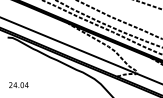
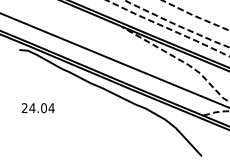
text: (18, 85) -> (37, 108), moved

